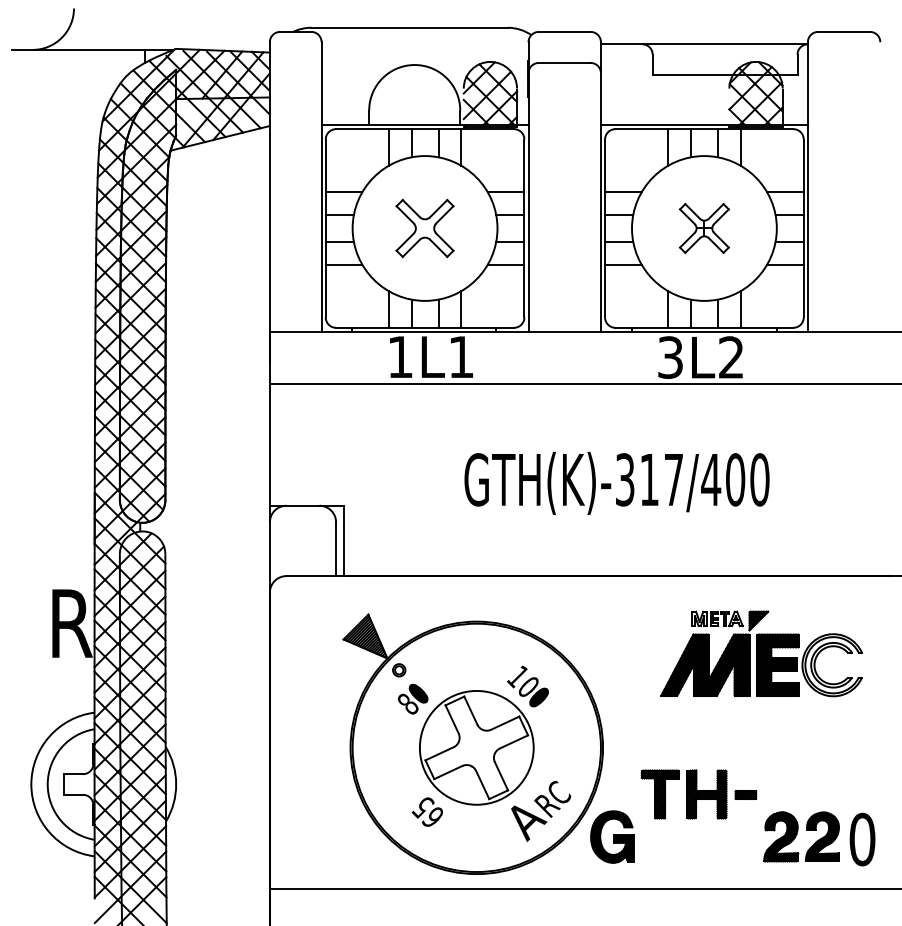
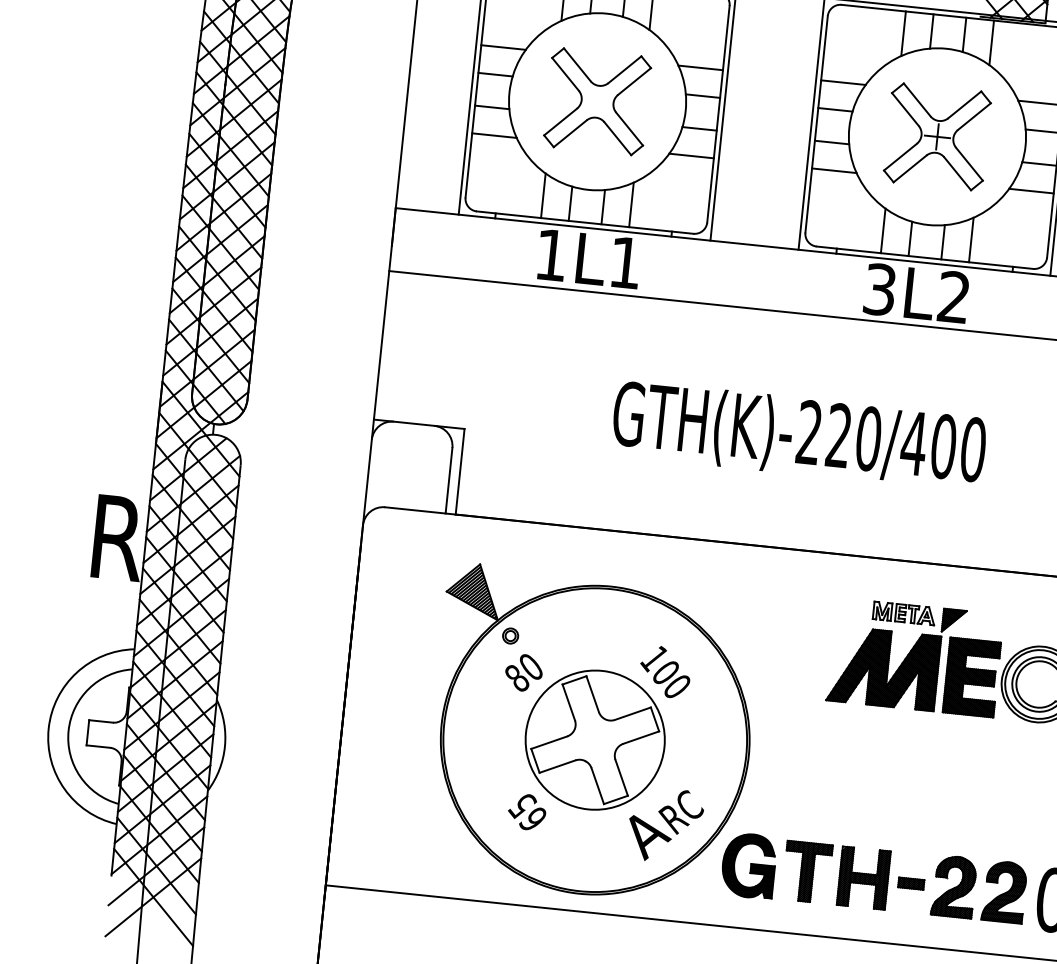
part: (424, 228) -> (596, 101), size x1.43
part: (704, 228) -> (937, 136), size x1.67
text: (649, 479) -> (839, 435), GTH(K)-317/400 -> GTH(K)-220/400
part: (698, 794) -> (853, 877), moved

